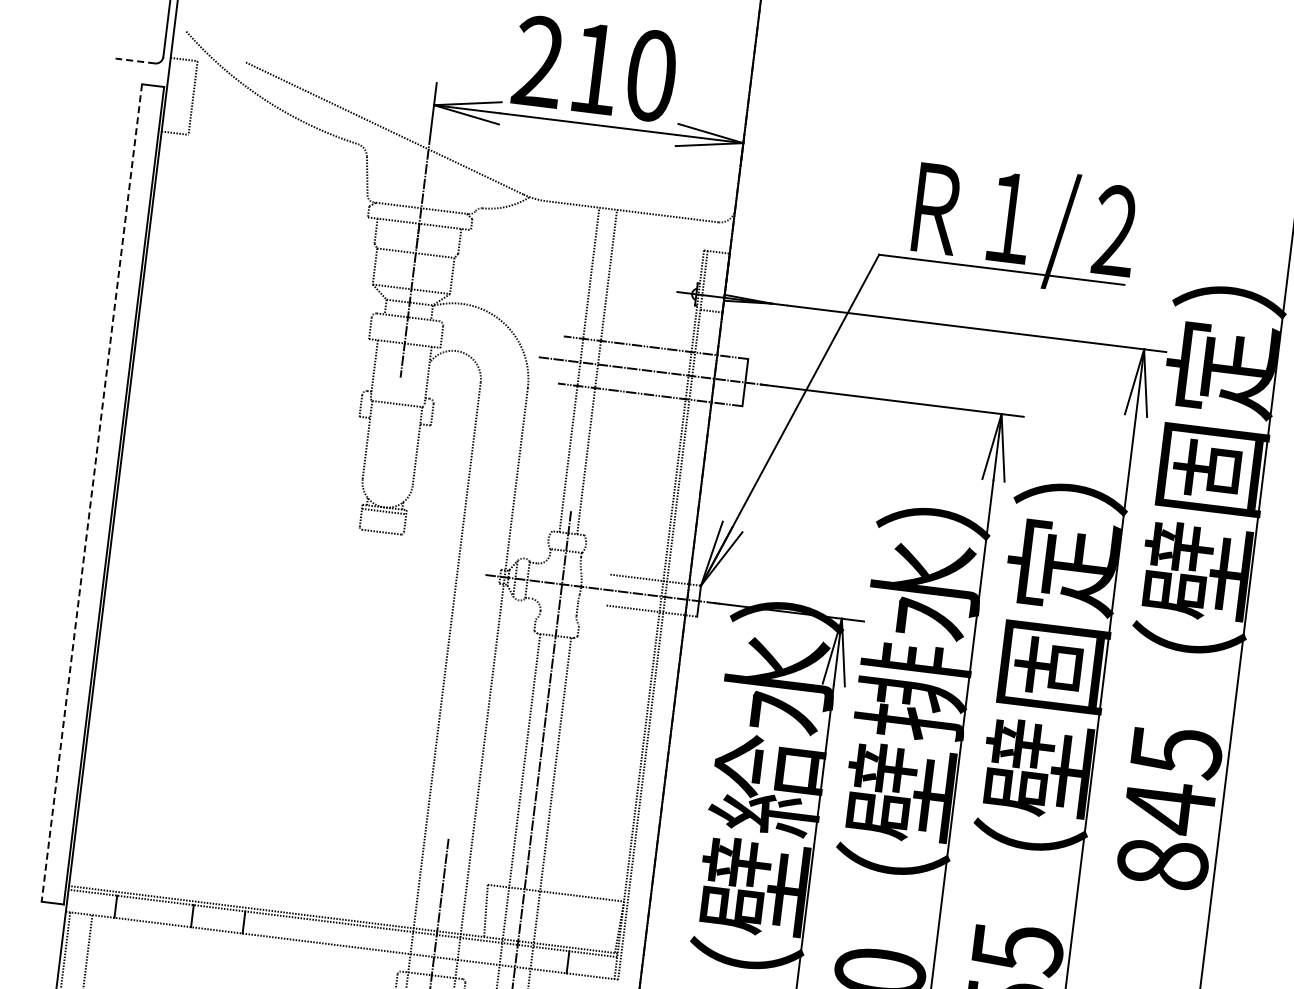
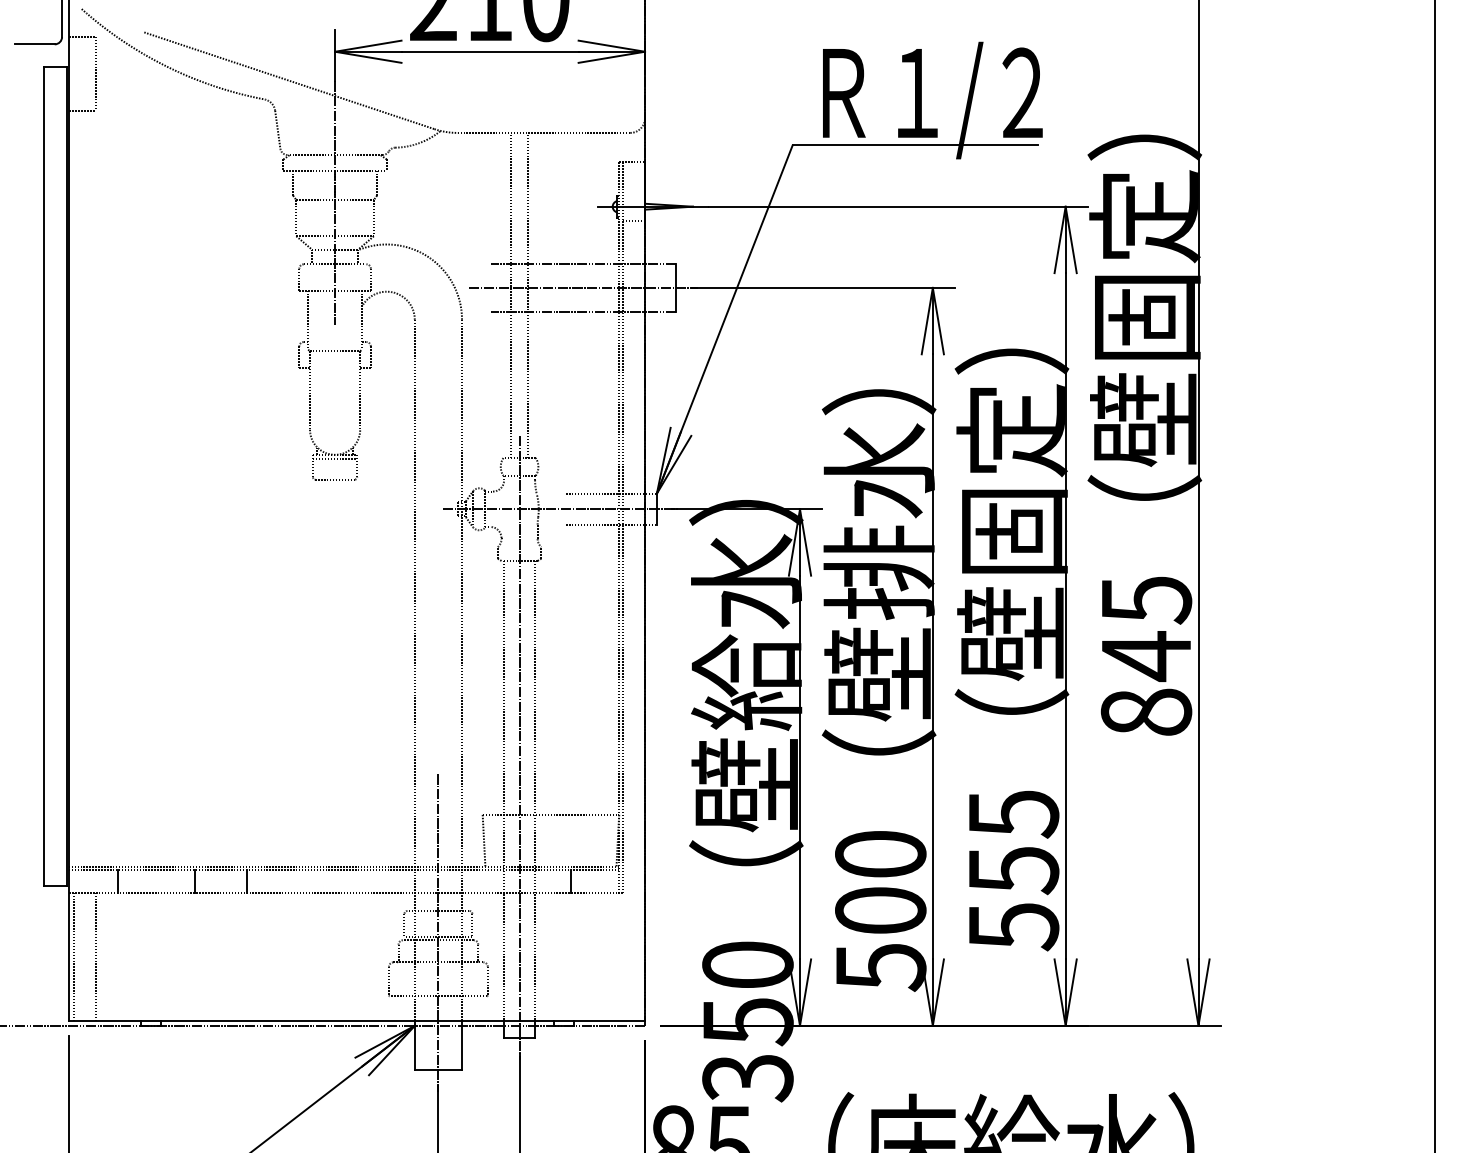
line: (134, 61) -> (34, 44), dashed -> solid
line: (91, 493) -> (44, 476), dashed -> solid

